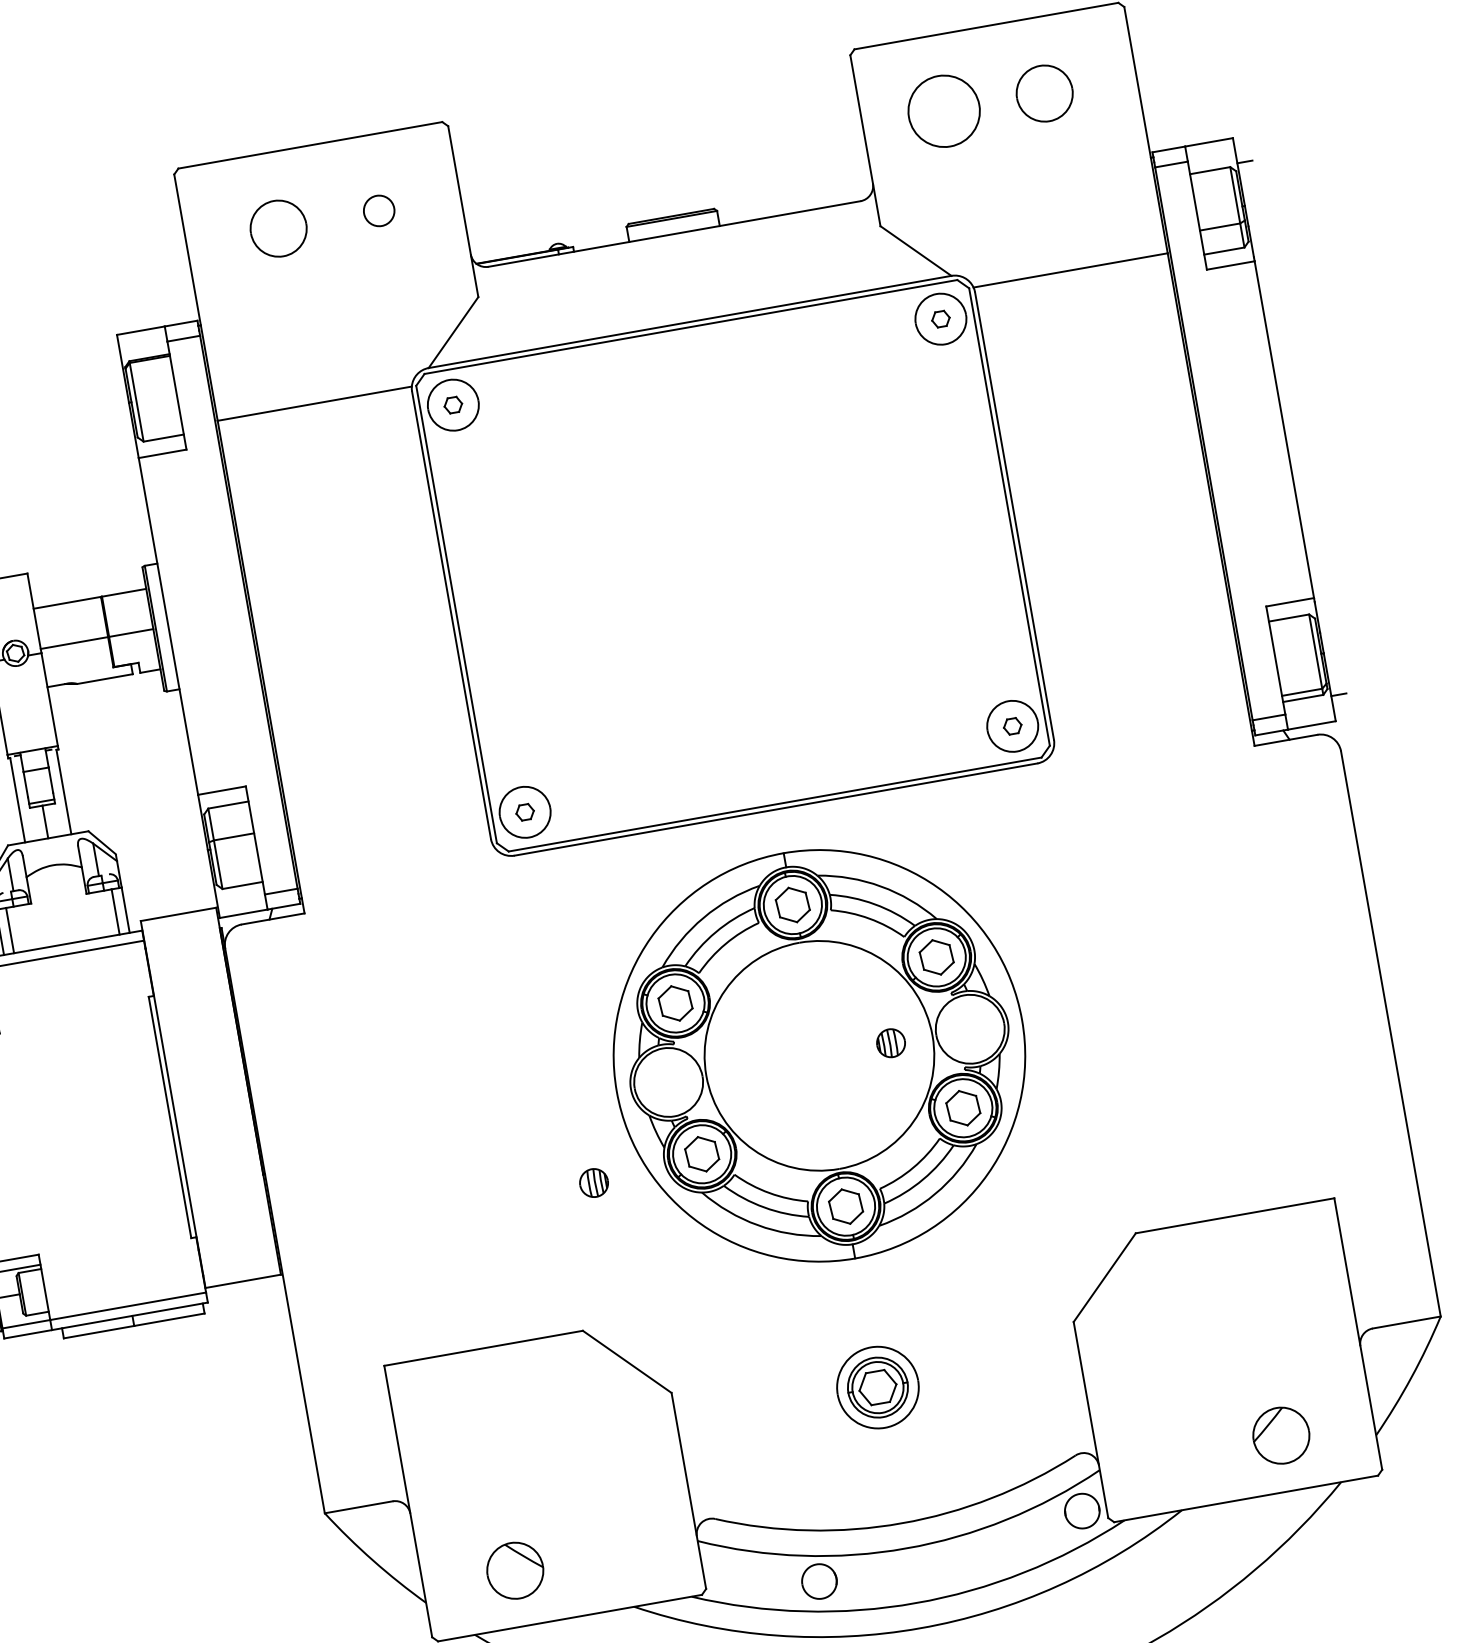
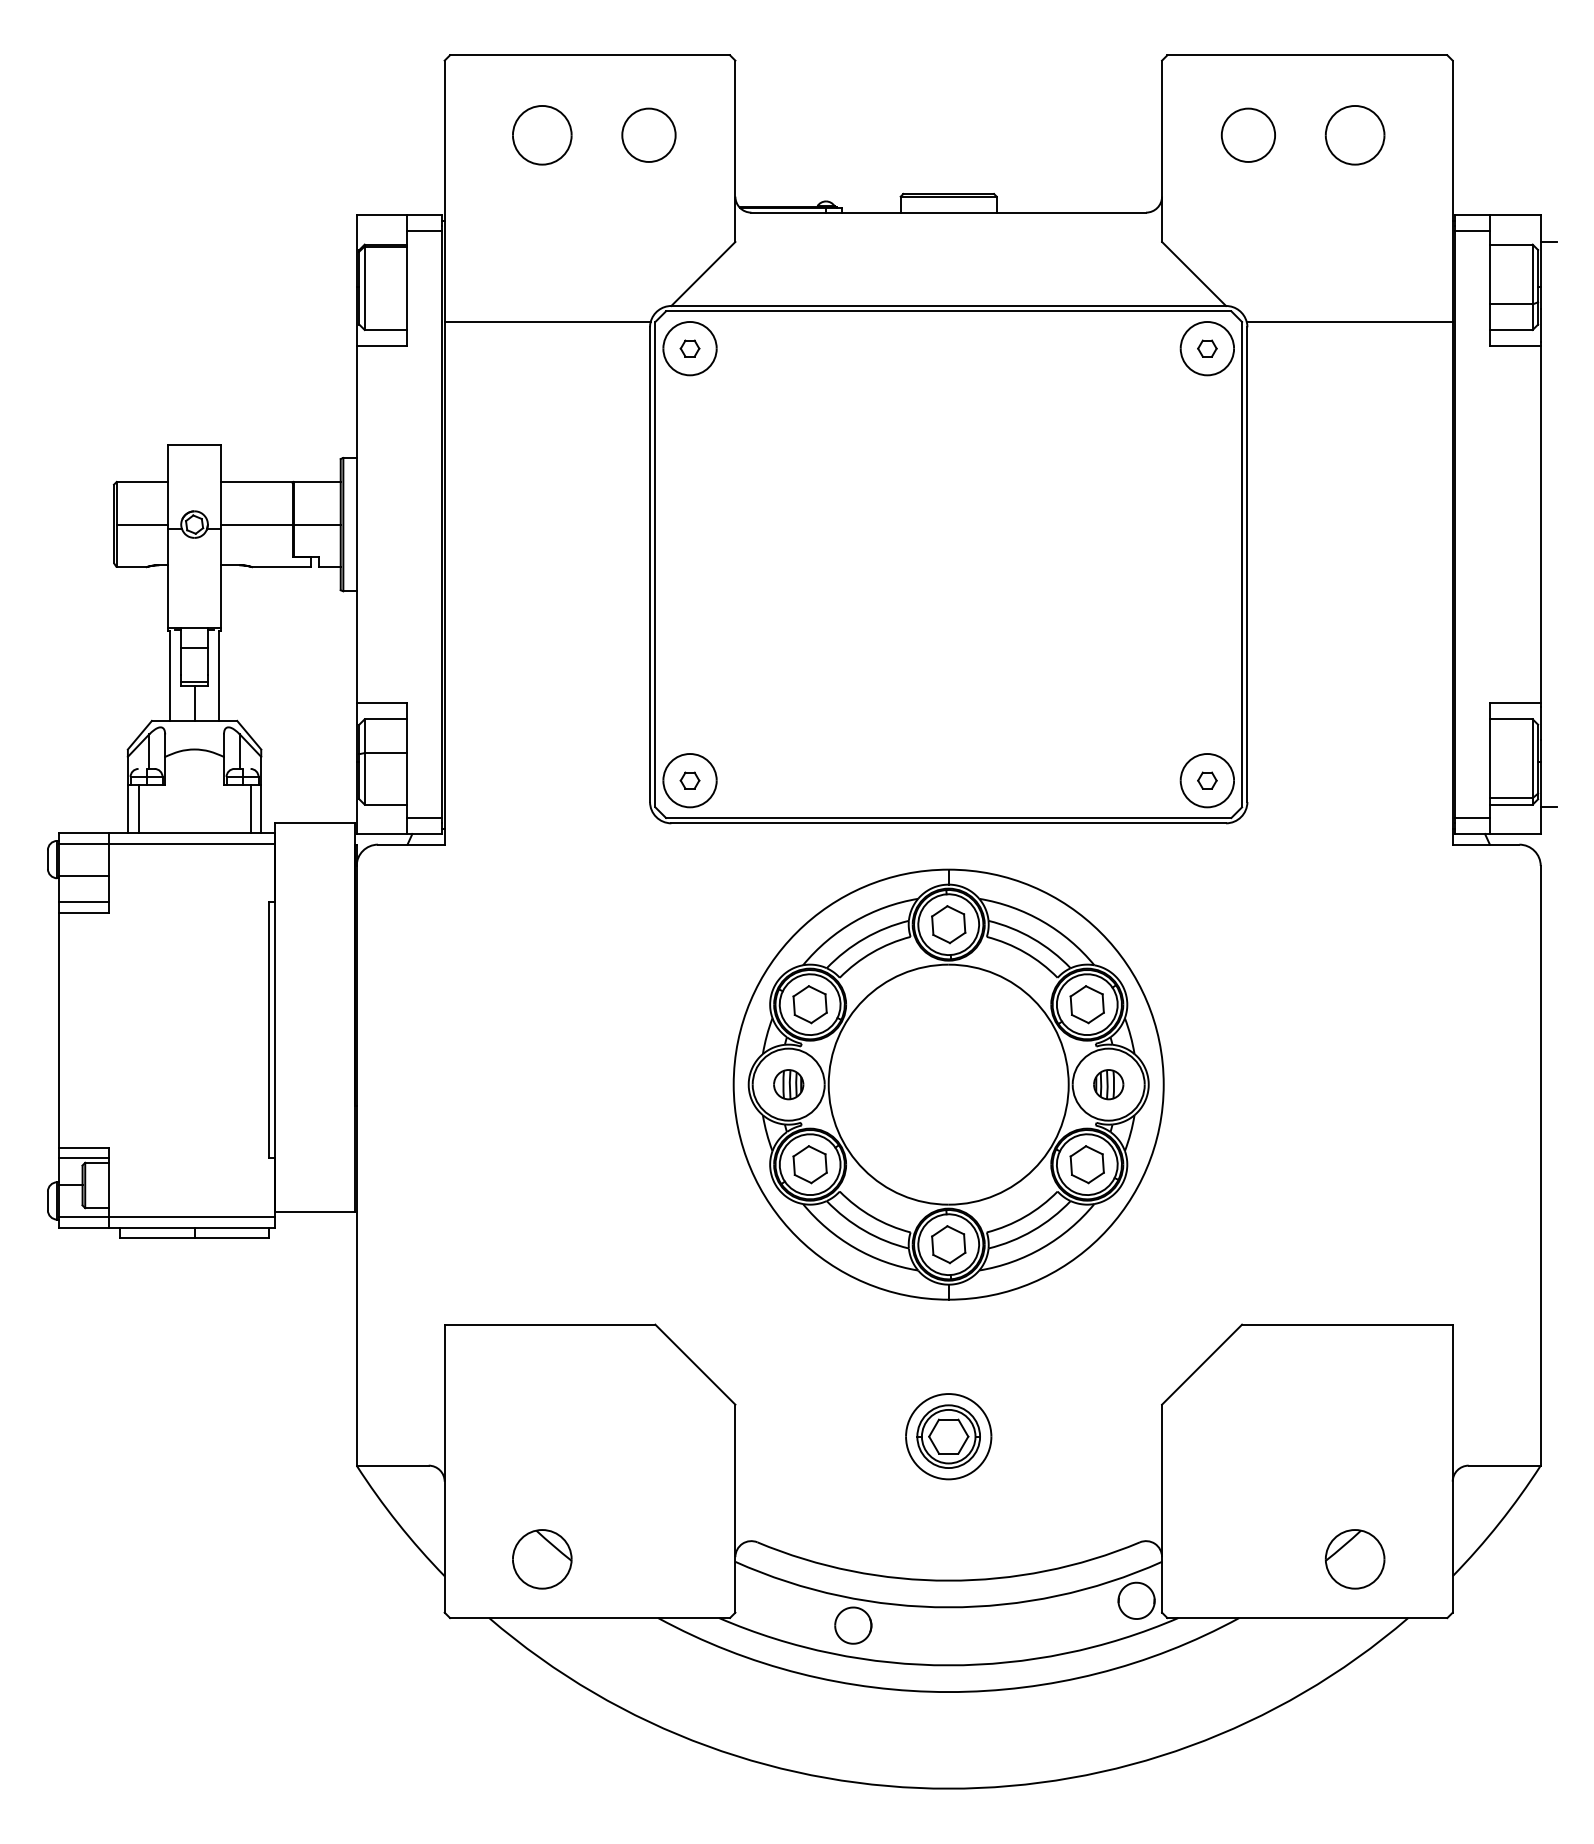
circle: (944, 110) -> (1248, 134), size x0.71
circle: (378, 210) -> (648, 134), size x1.67
part: (890, 1043) -> (1108, 1084), moved
part: (593, 1182) -> (788, 1084), moved

